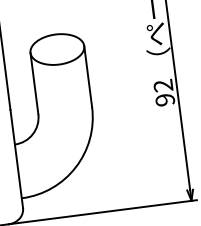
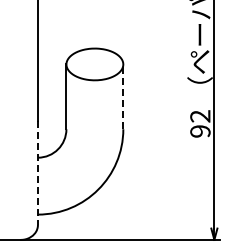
line: (88, 76) -> (123, 96), solid -> dashed
line: (16, 159) -> (37, 173), solid -> dashed

